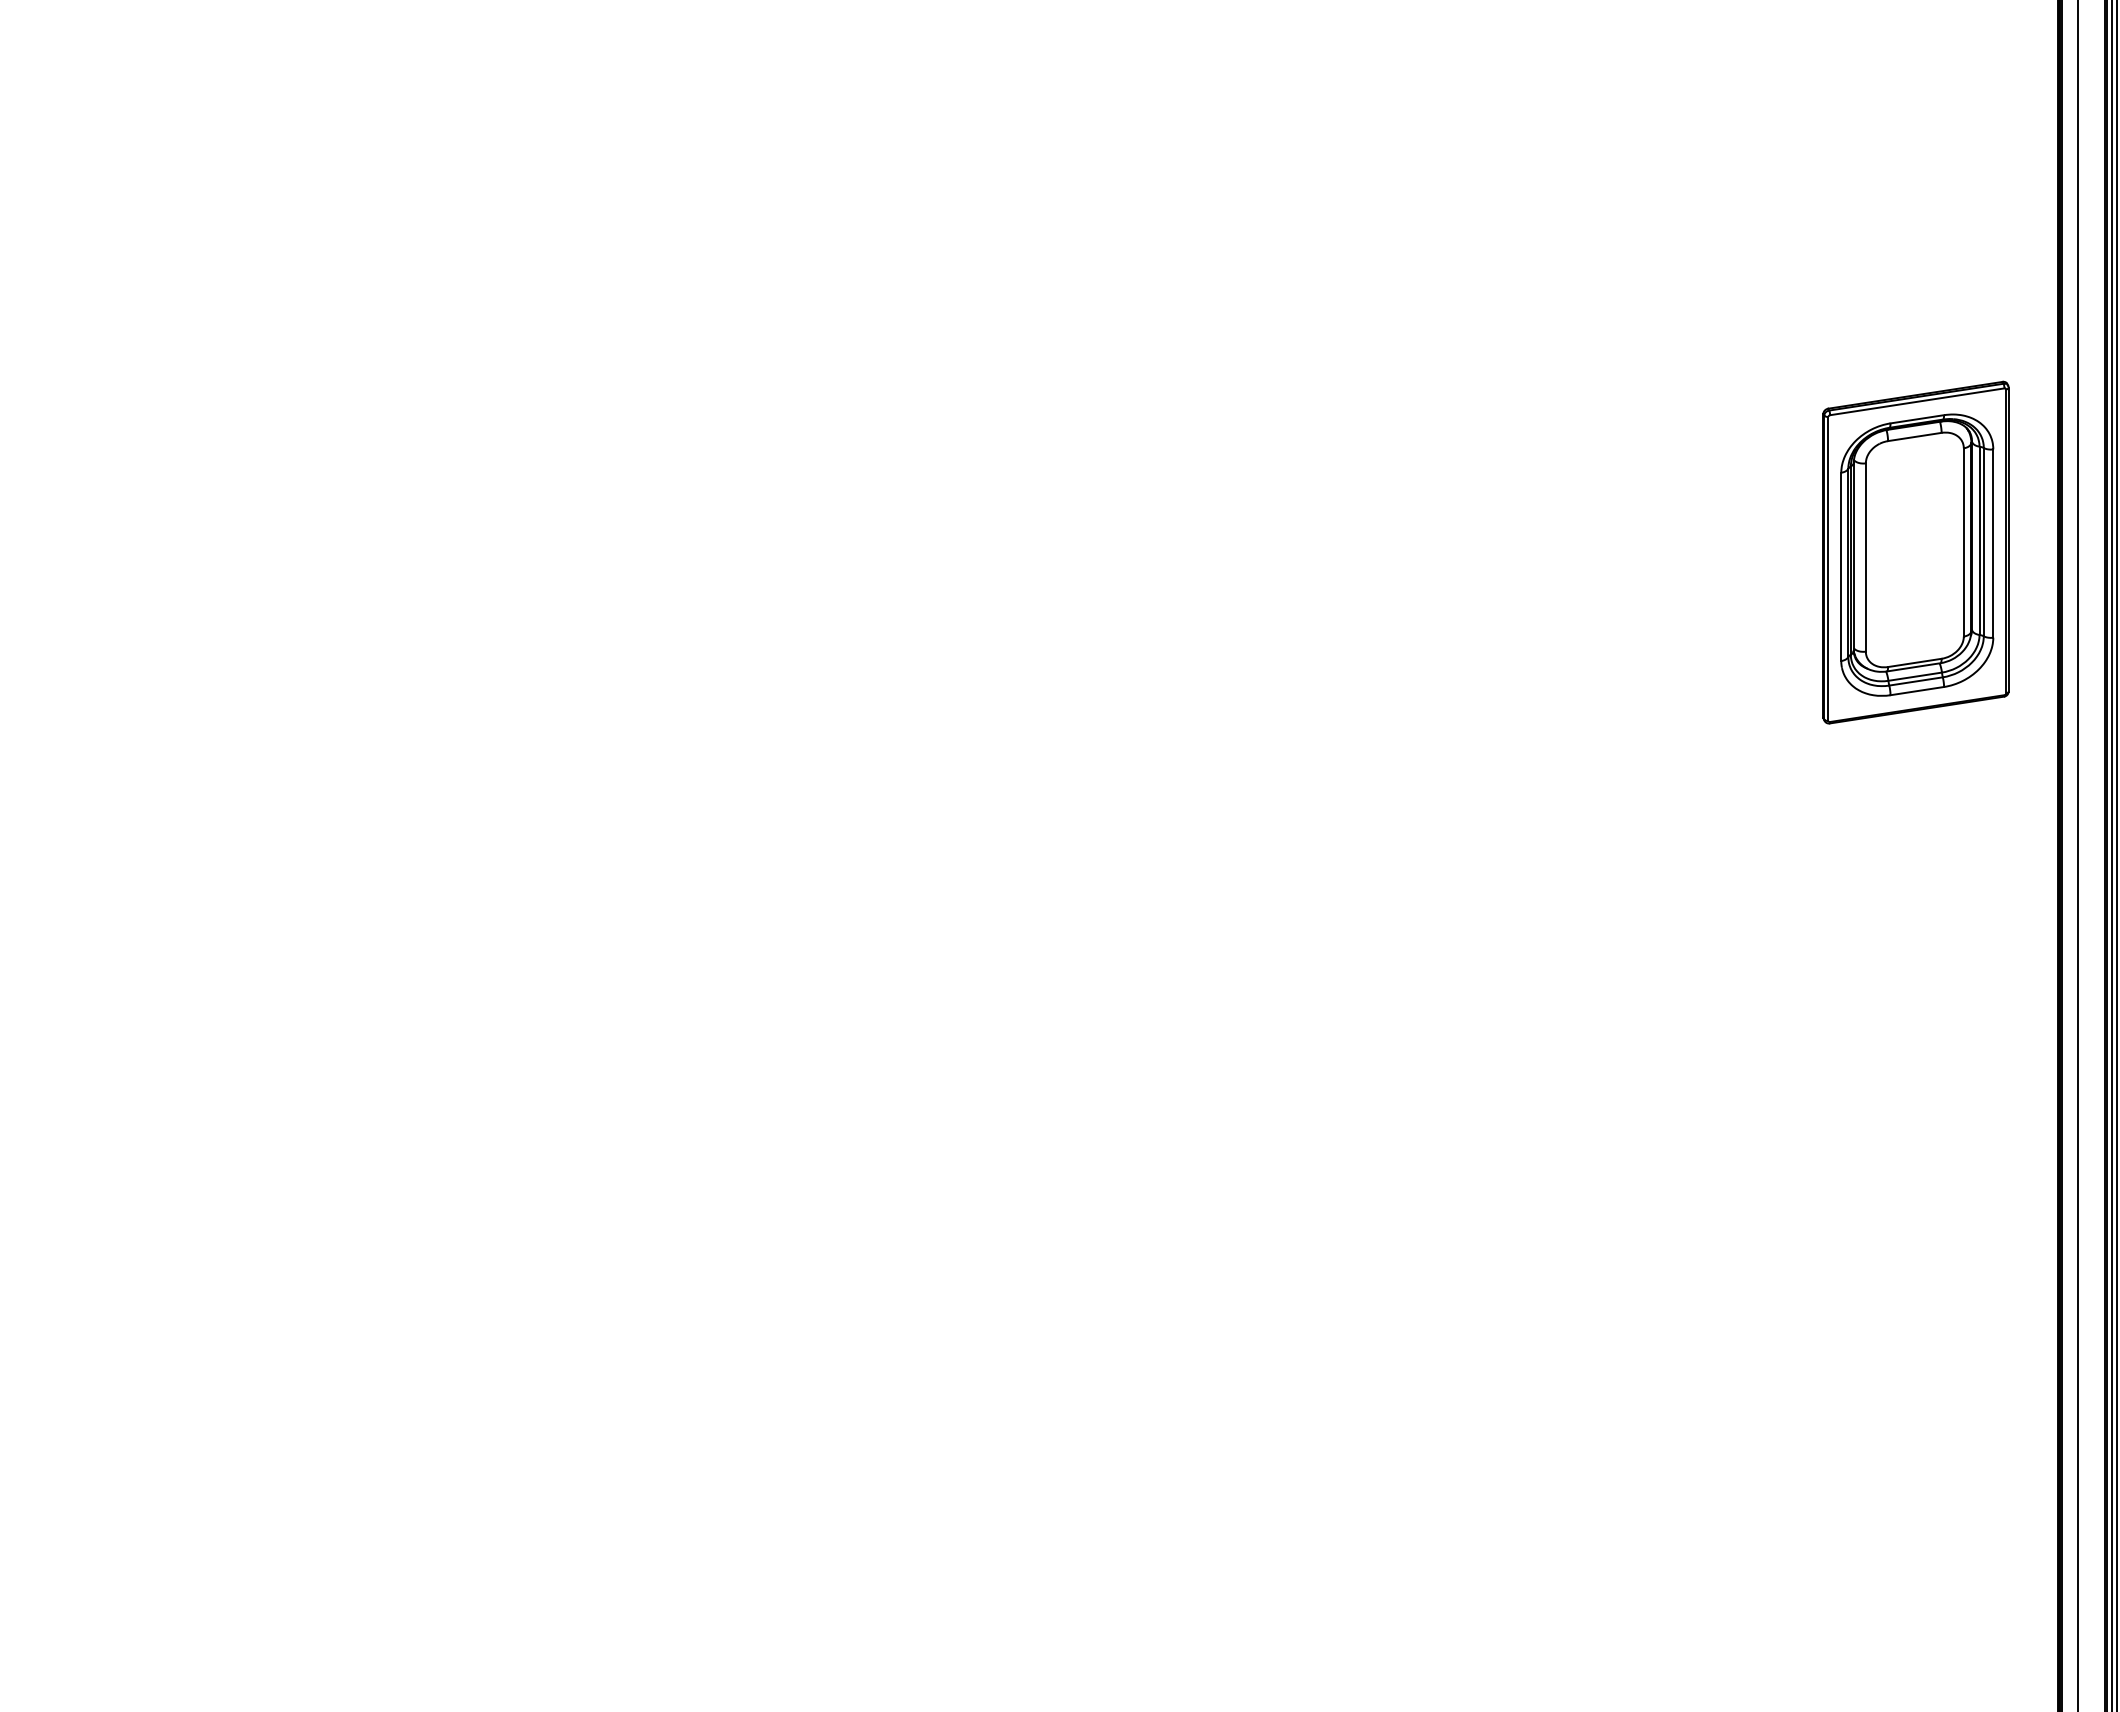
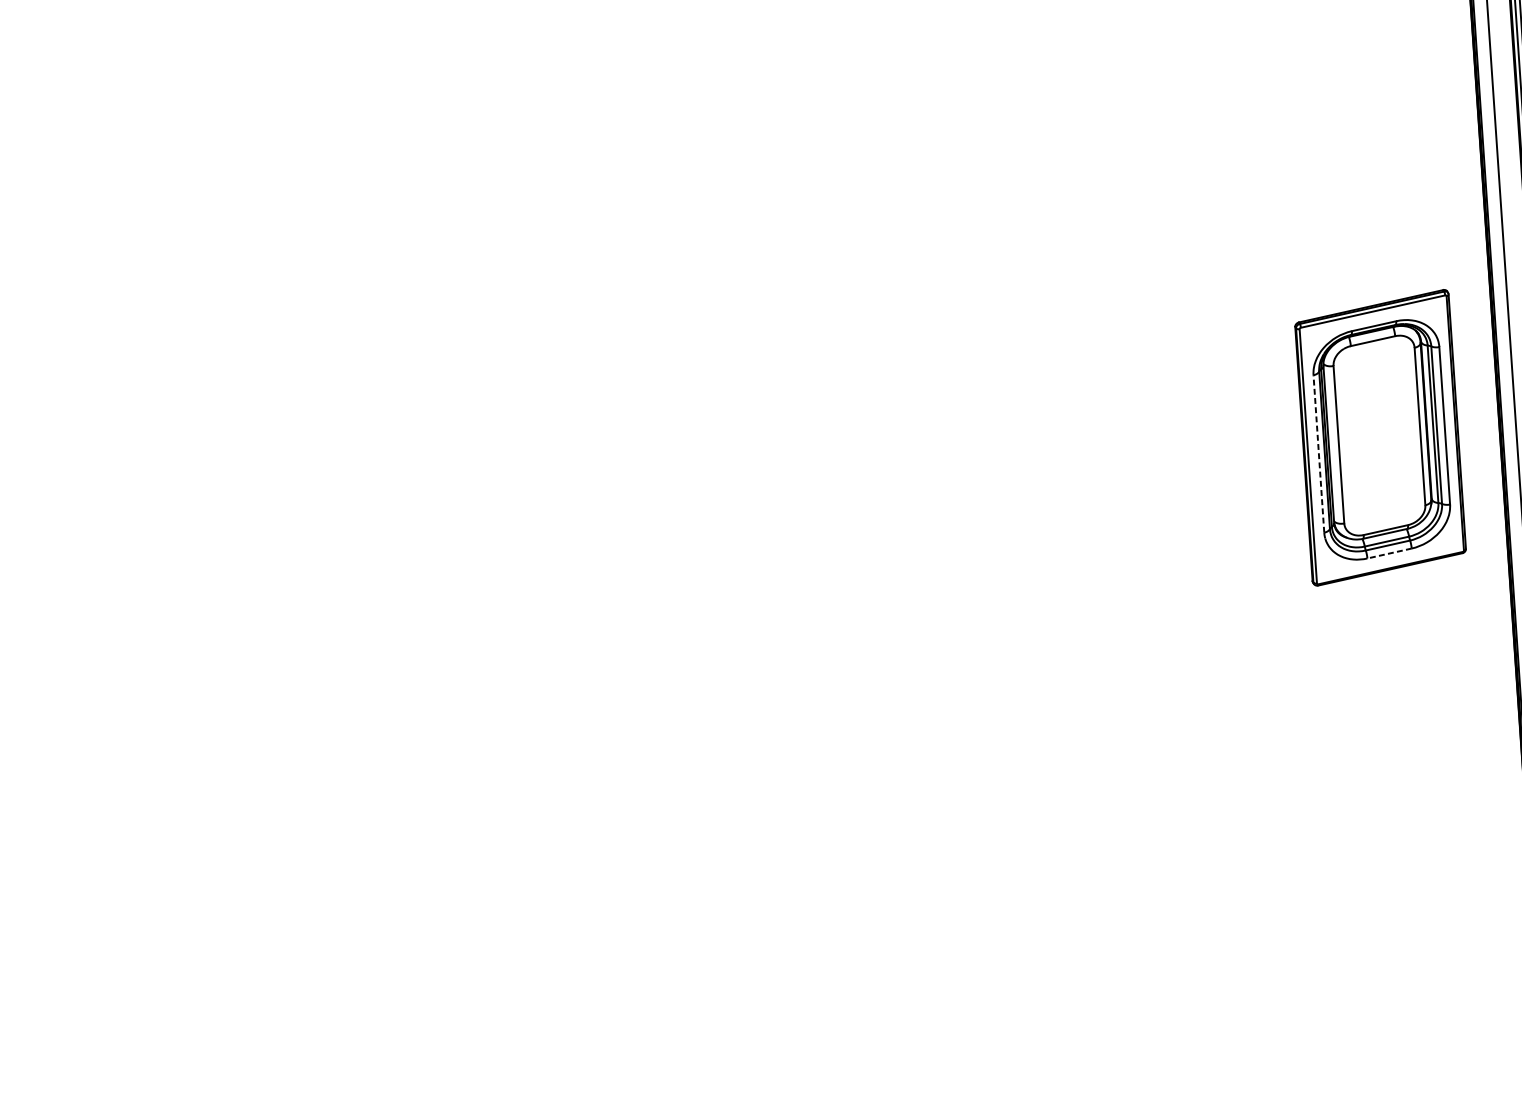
line: (1841, 566) -> (1319, 453), solid -> dashed
line: (1916, 691) -> (1388, 553), solid -> dashed

